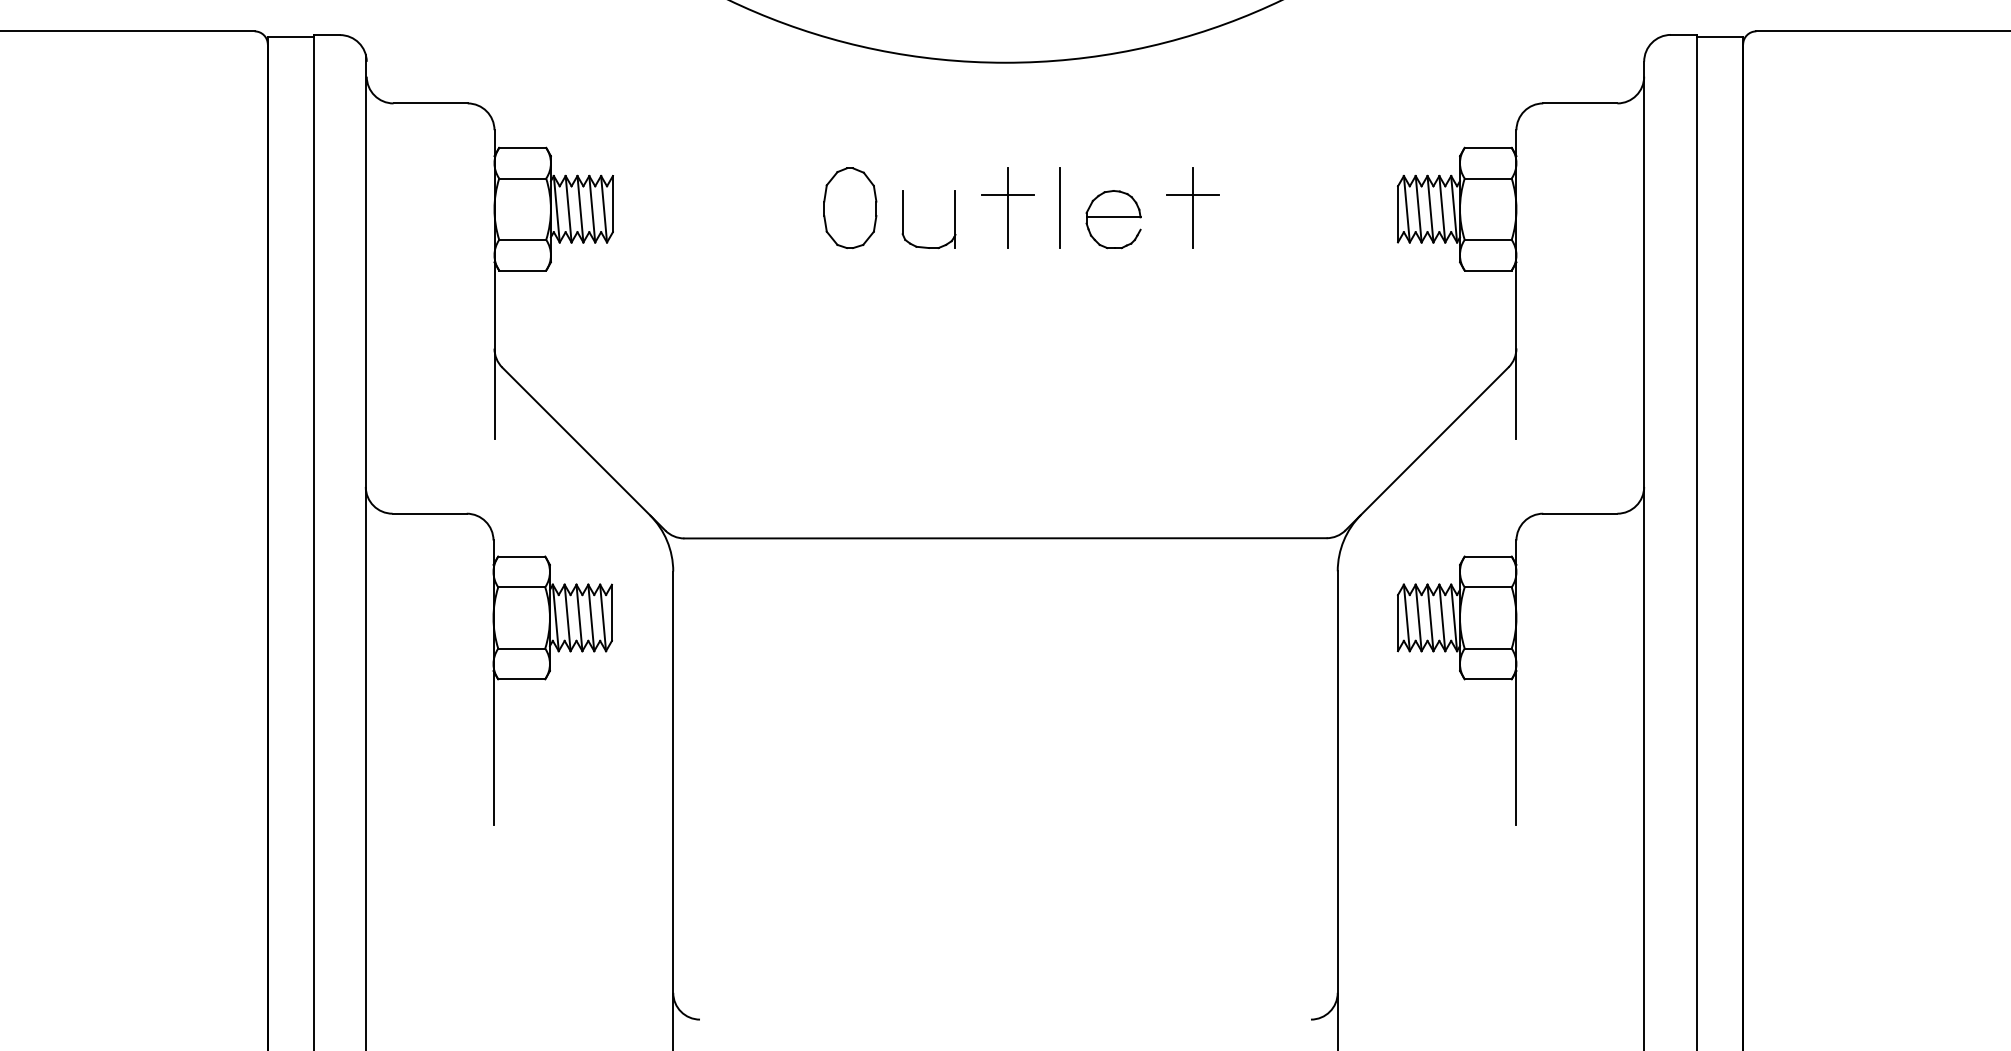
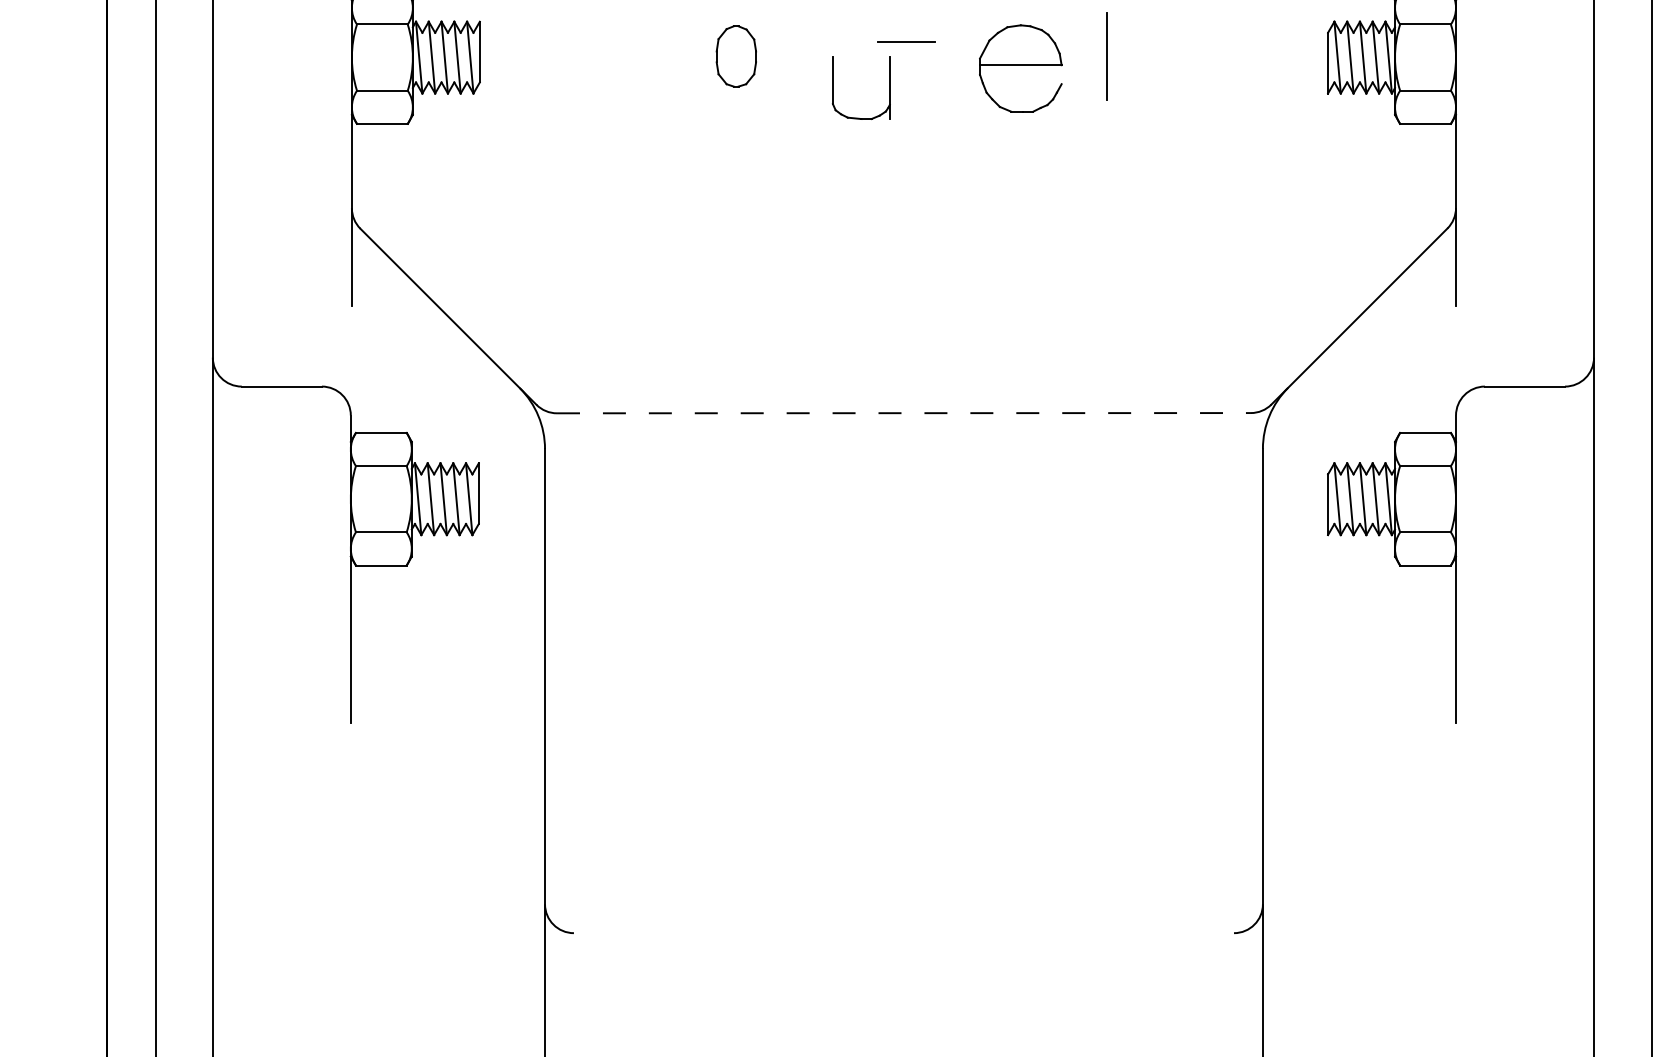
line: (1192, 194) -> (1106, 41), removed
part: (850, 207) -> (736, 55), size x0.7
line: (1008, 208) -> (907, 56), removed
line: (1060, 208) -> (963, 56), removed
part: (903, 219) -> (833, 88), moved
part: (1113, 219) -> (1020, 68), size x1.4
line: (1006, 538) -> (905, 413), solid -> dashed

